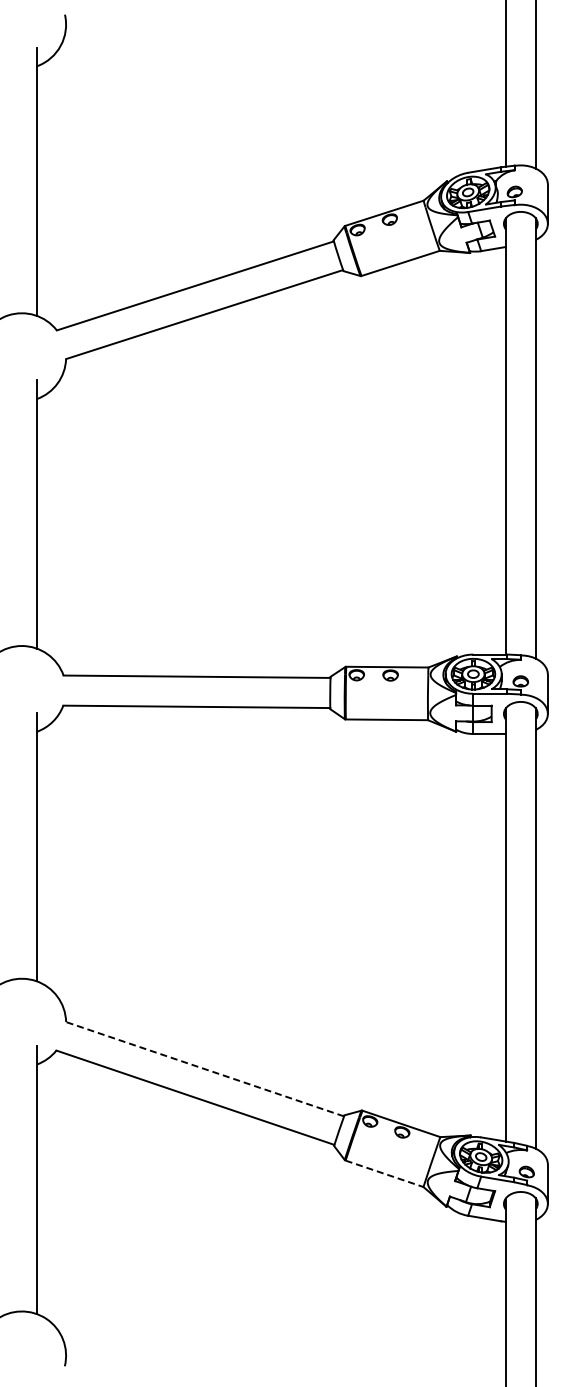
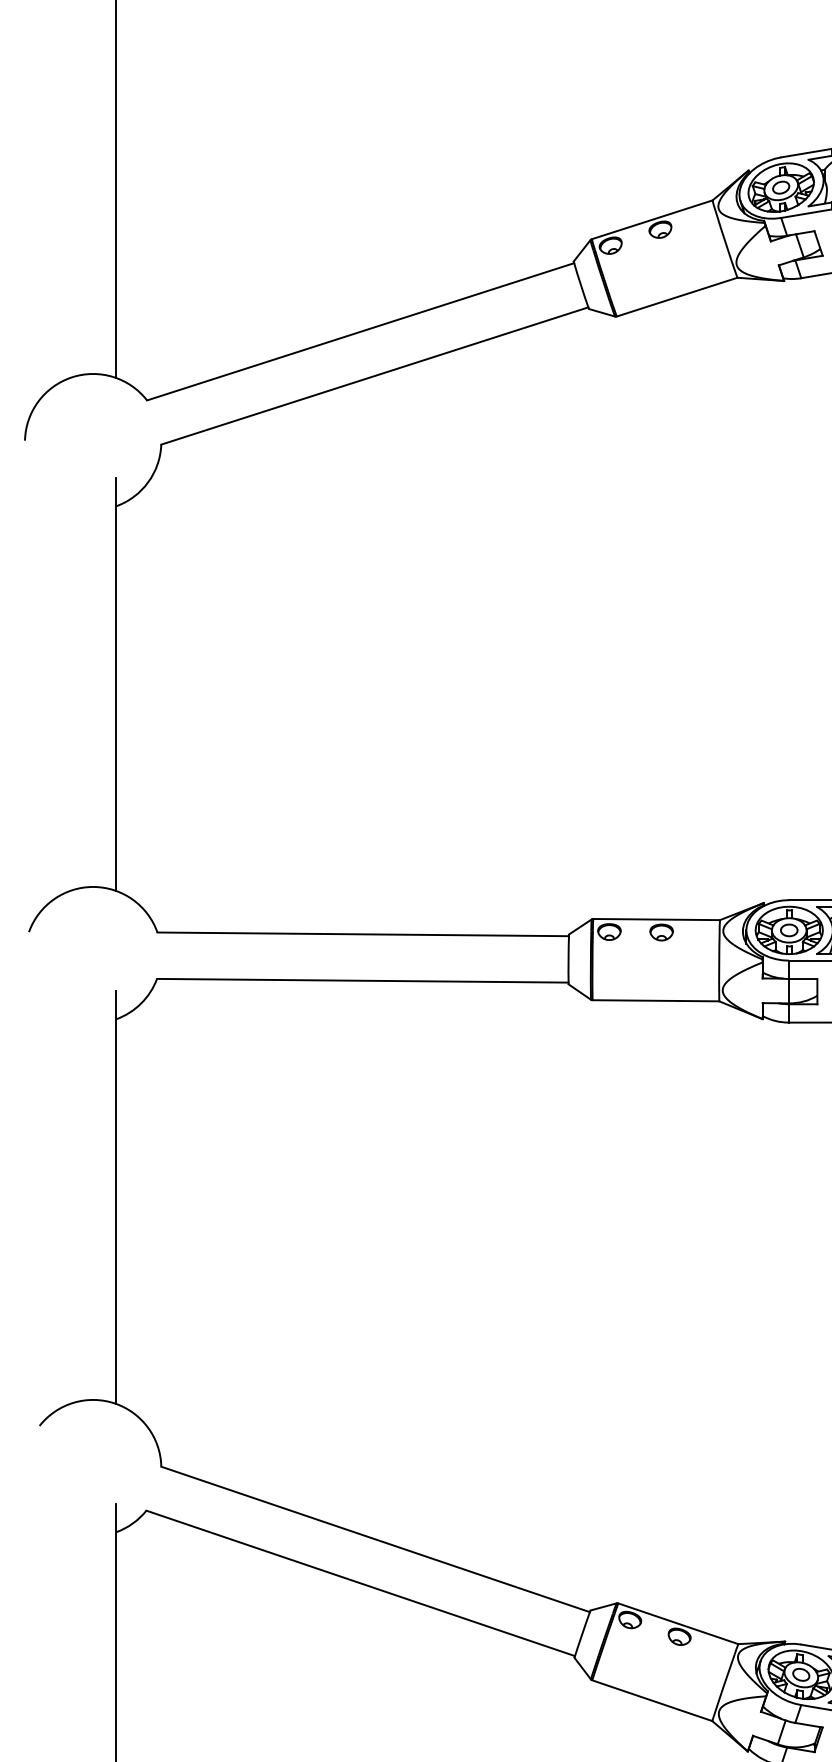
line: (205, 1069) -> (376, 1539), dashed -> solid
line: (385, 1173) -> (653, 1700), dashed -> solid

